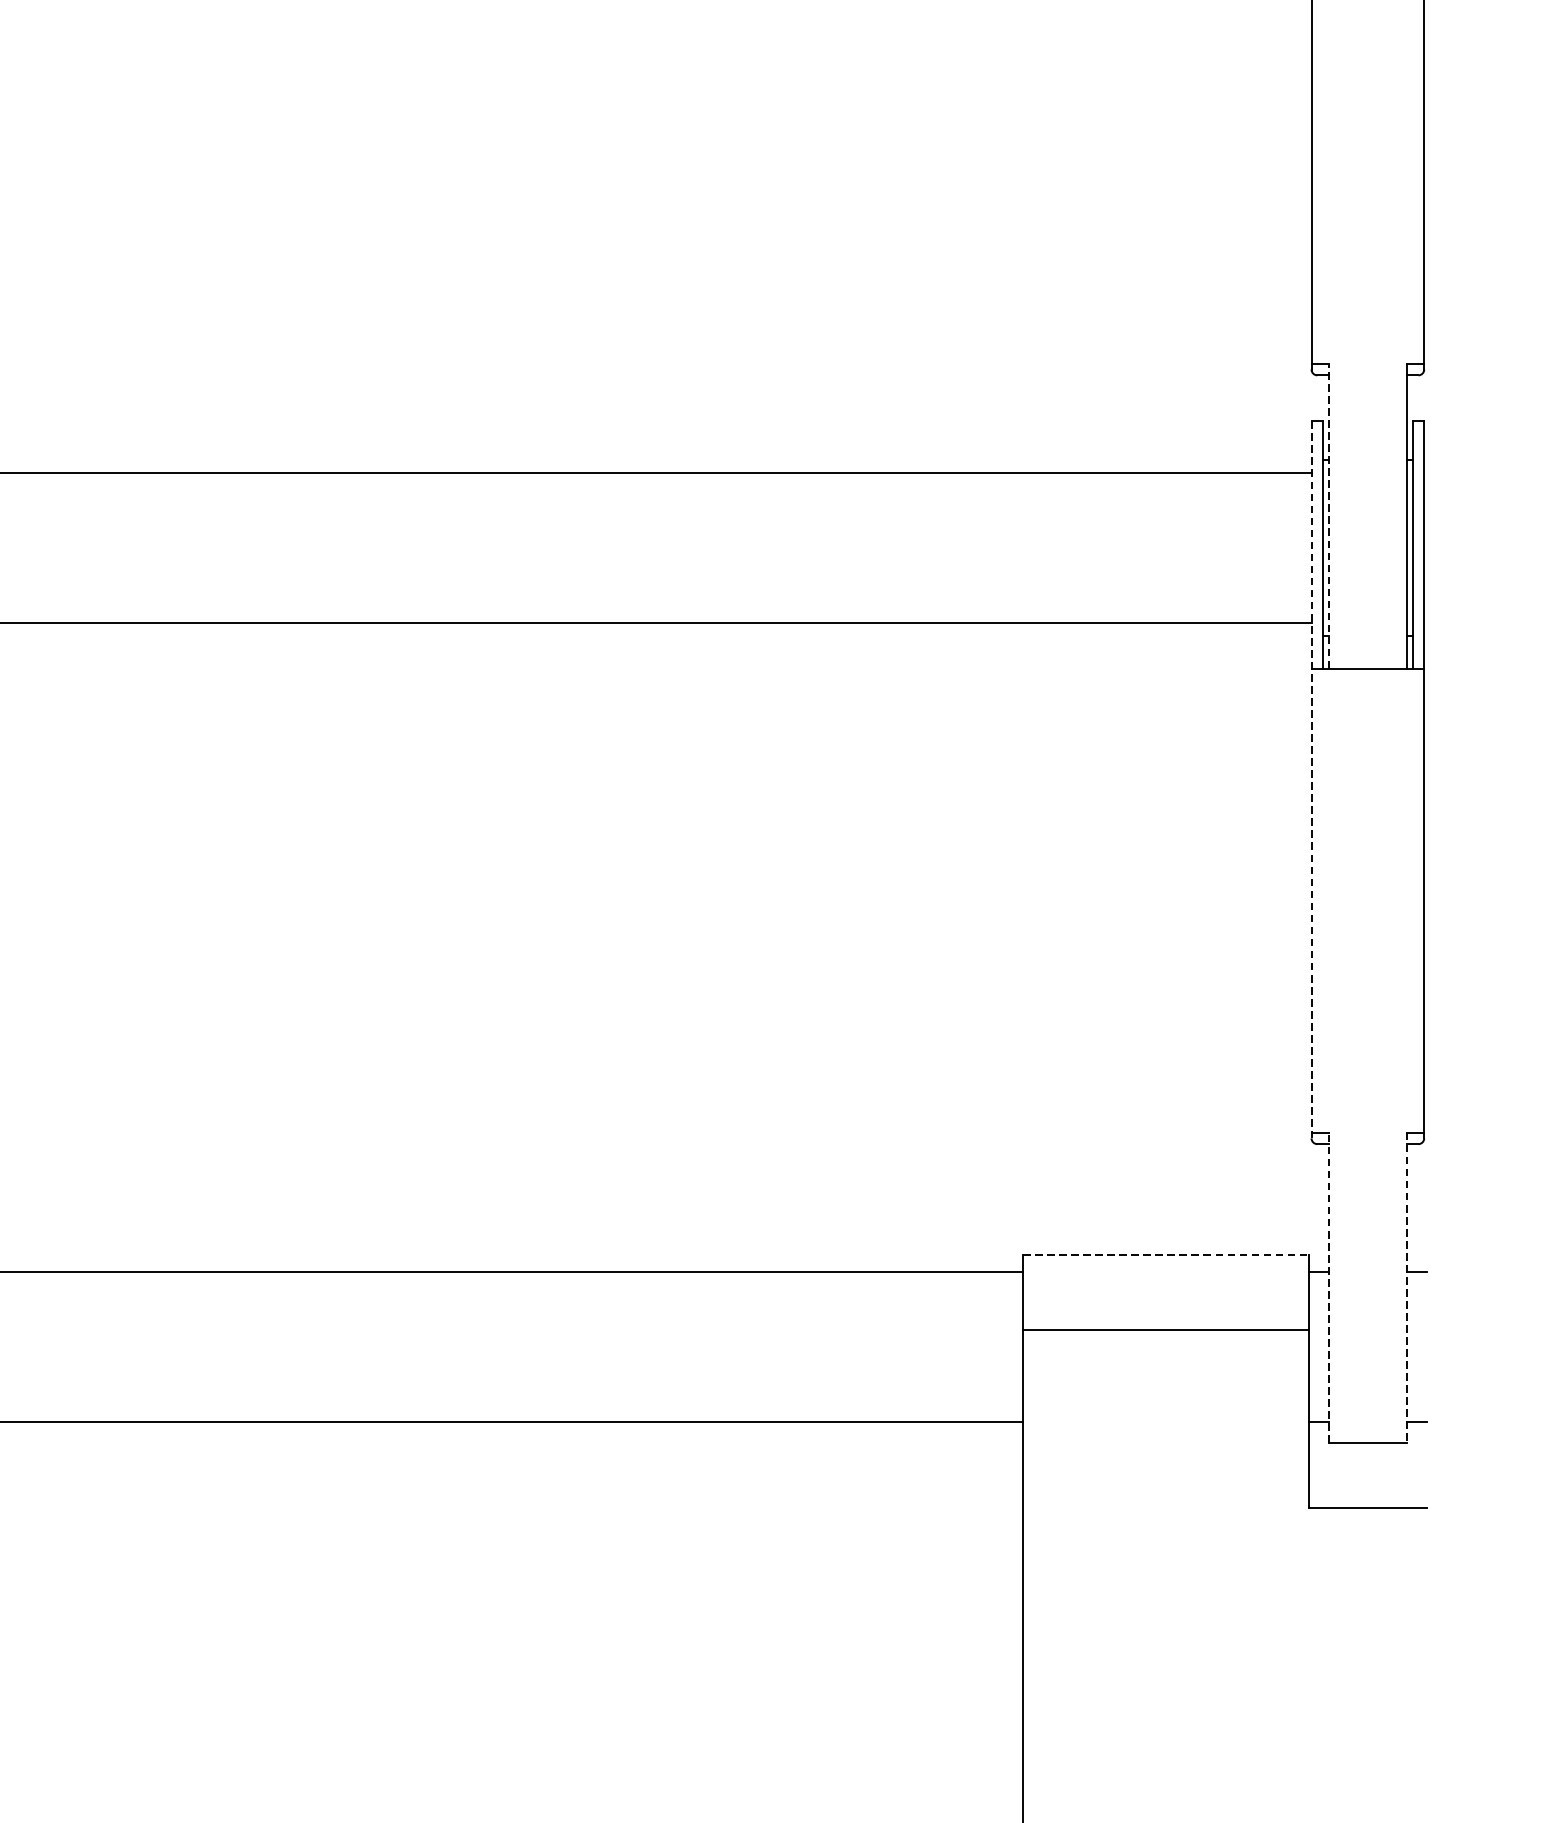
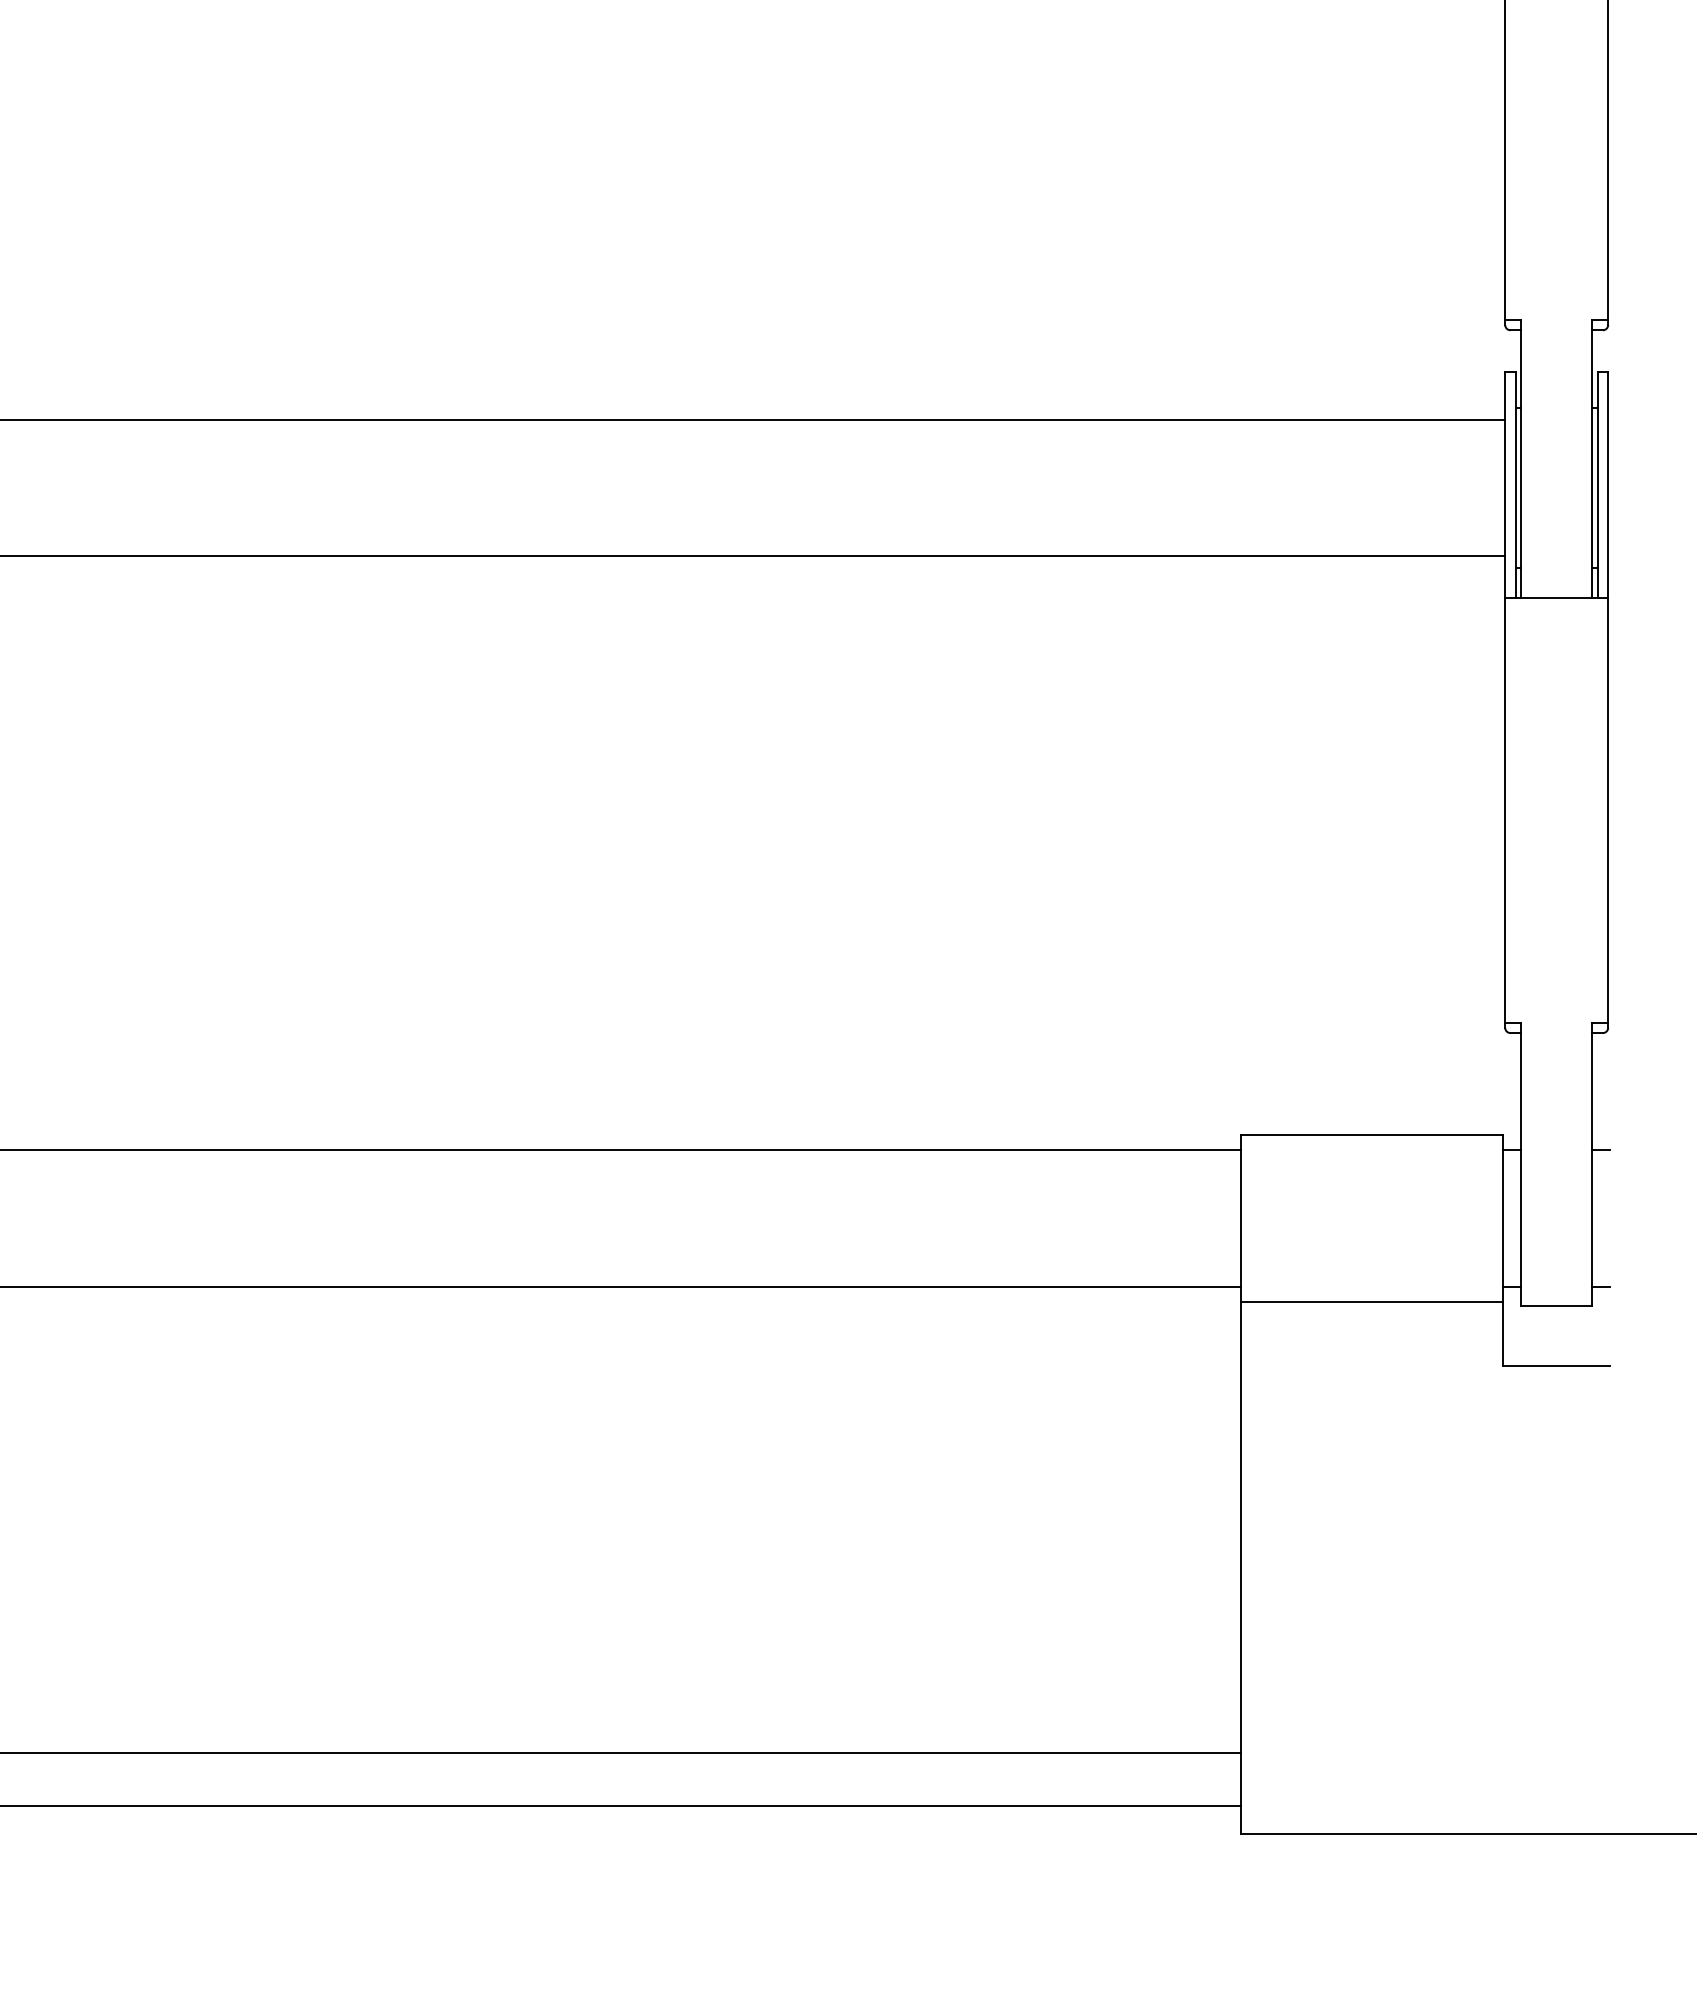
line: (1328, 515) -> (1520, 458), dashed -> solid
line: (1311, 780) -> (1505, 700), dashed -> solid
line: (1166, 1255) -> (1372, 1134), dashed -> solid
line: (1328, 1287) -> (1520, 1164), dashed -> solid
line: (1407, 1287) -> (1592, 1164), dashed -> solid
line: (1166, 1329) -> (1372, 1301), moved

